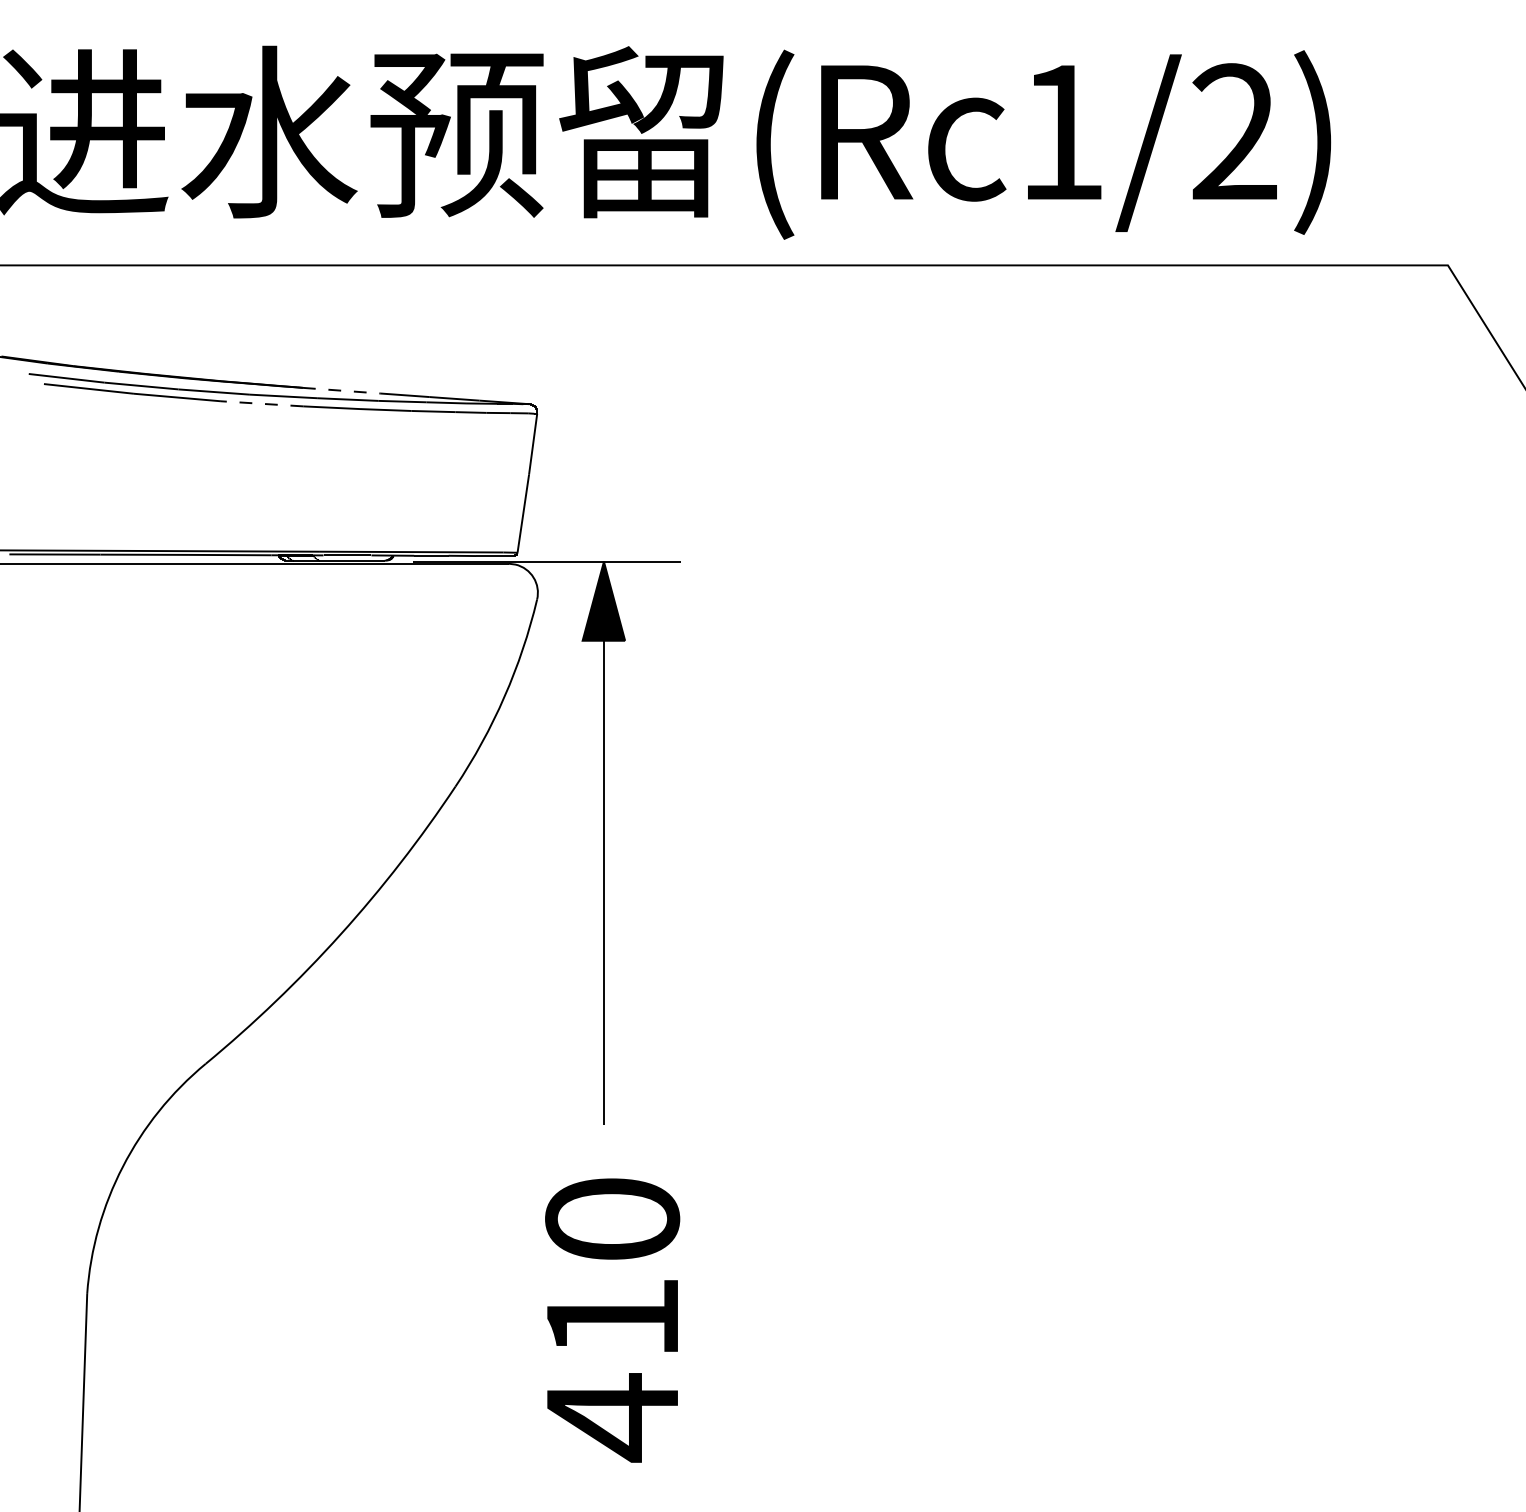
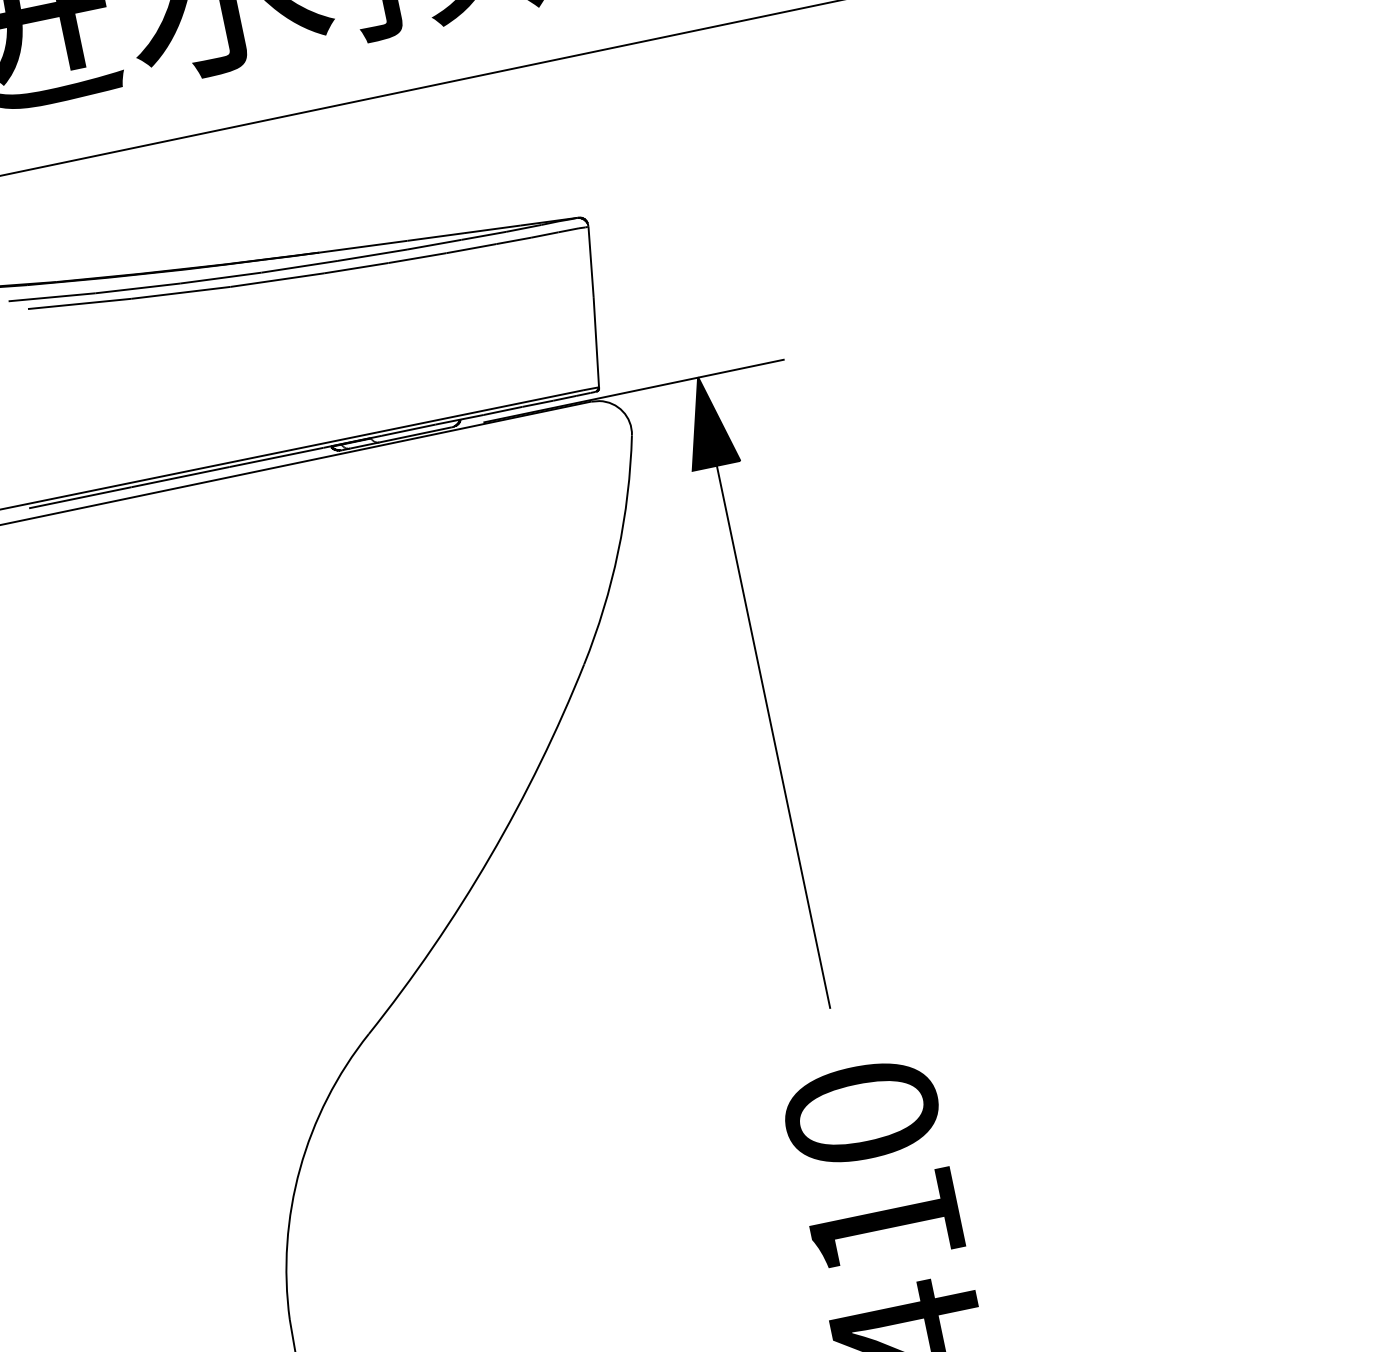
line: (341, 390) -> (363, 246), dashed -> solid
line: (261, 403) -> (276, 279), dashed -> solid

